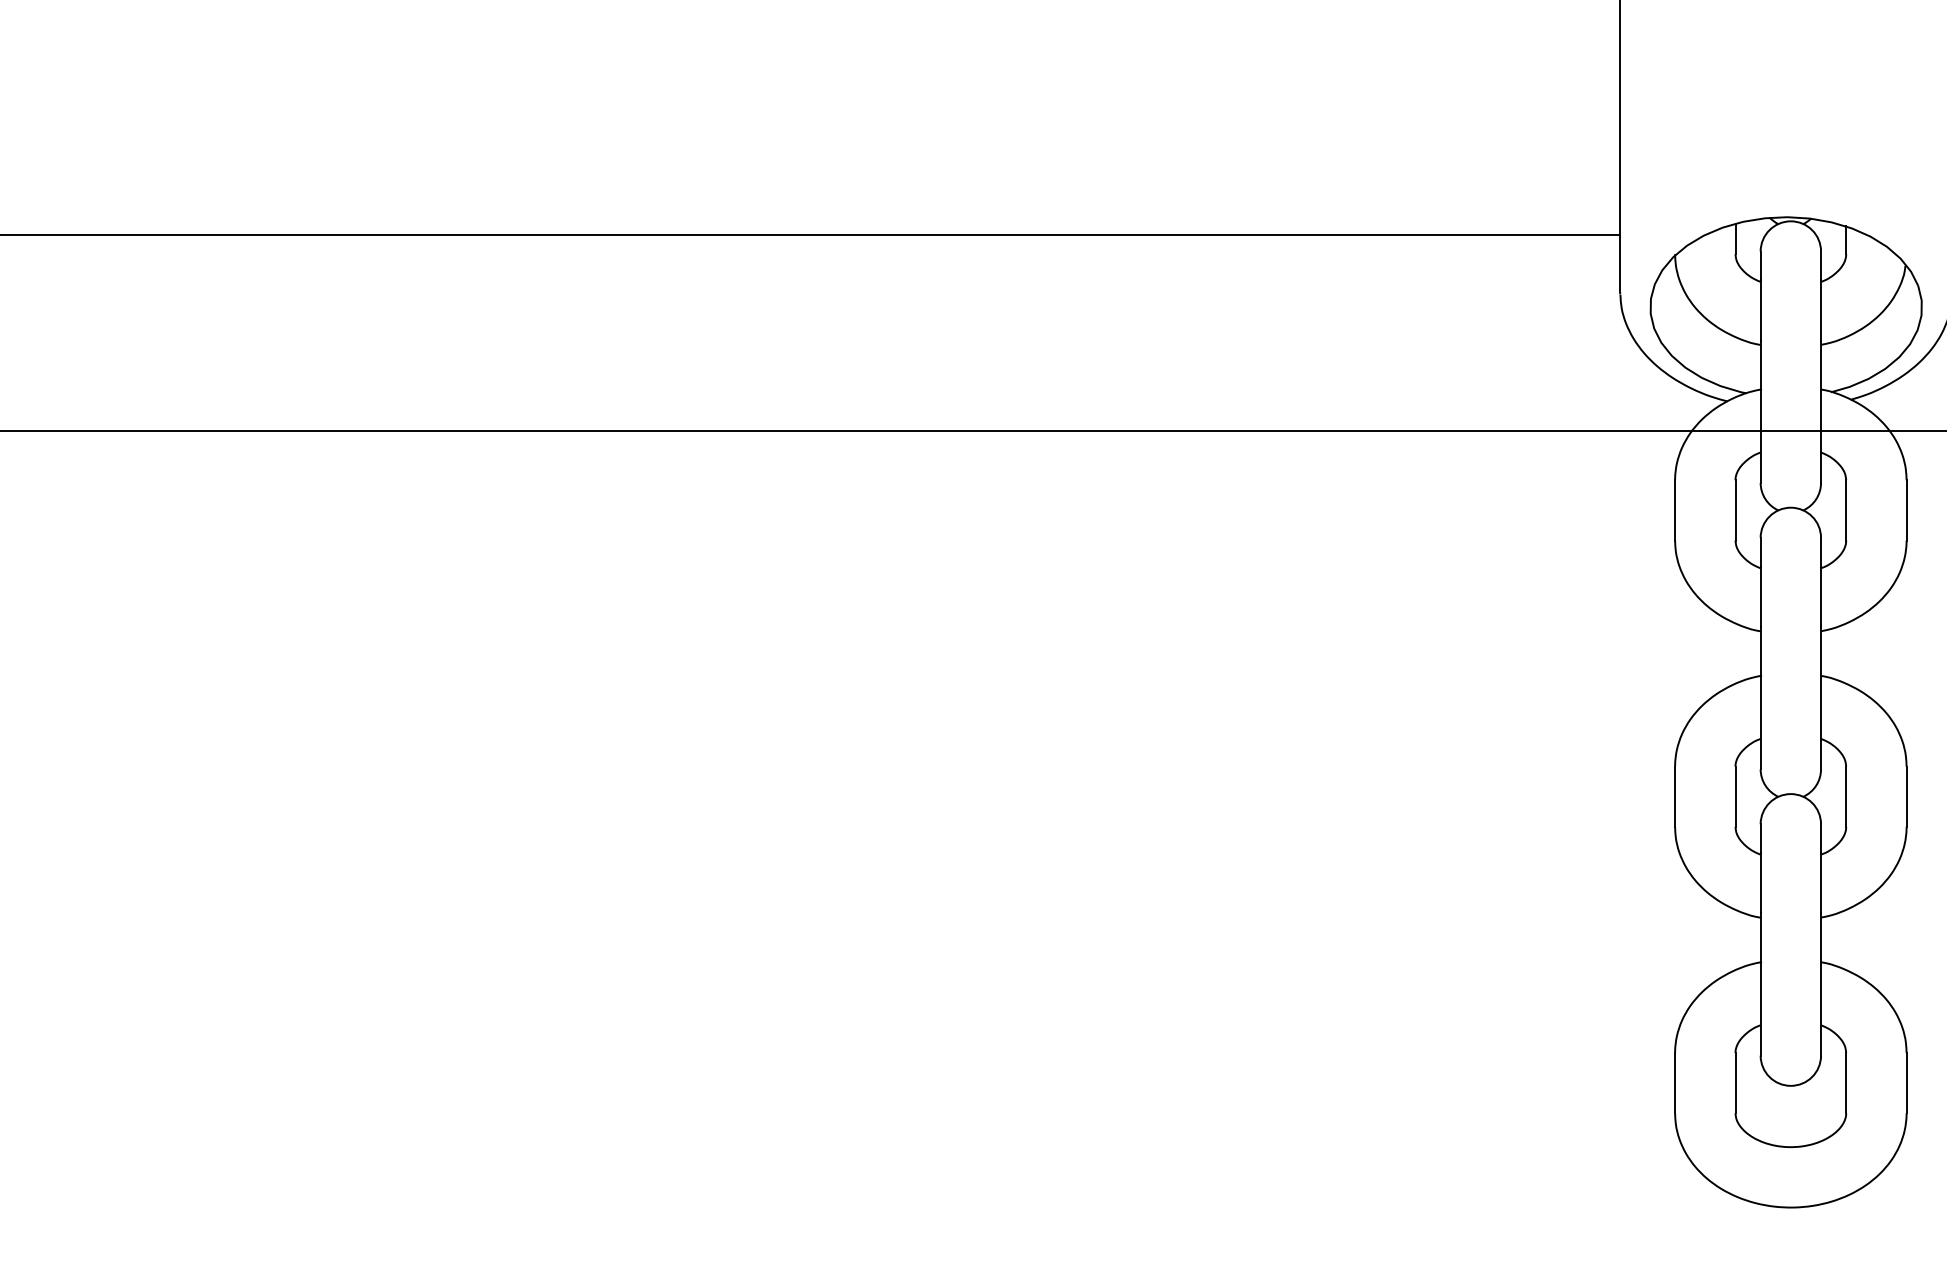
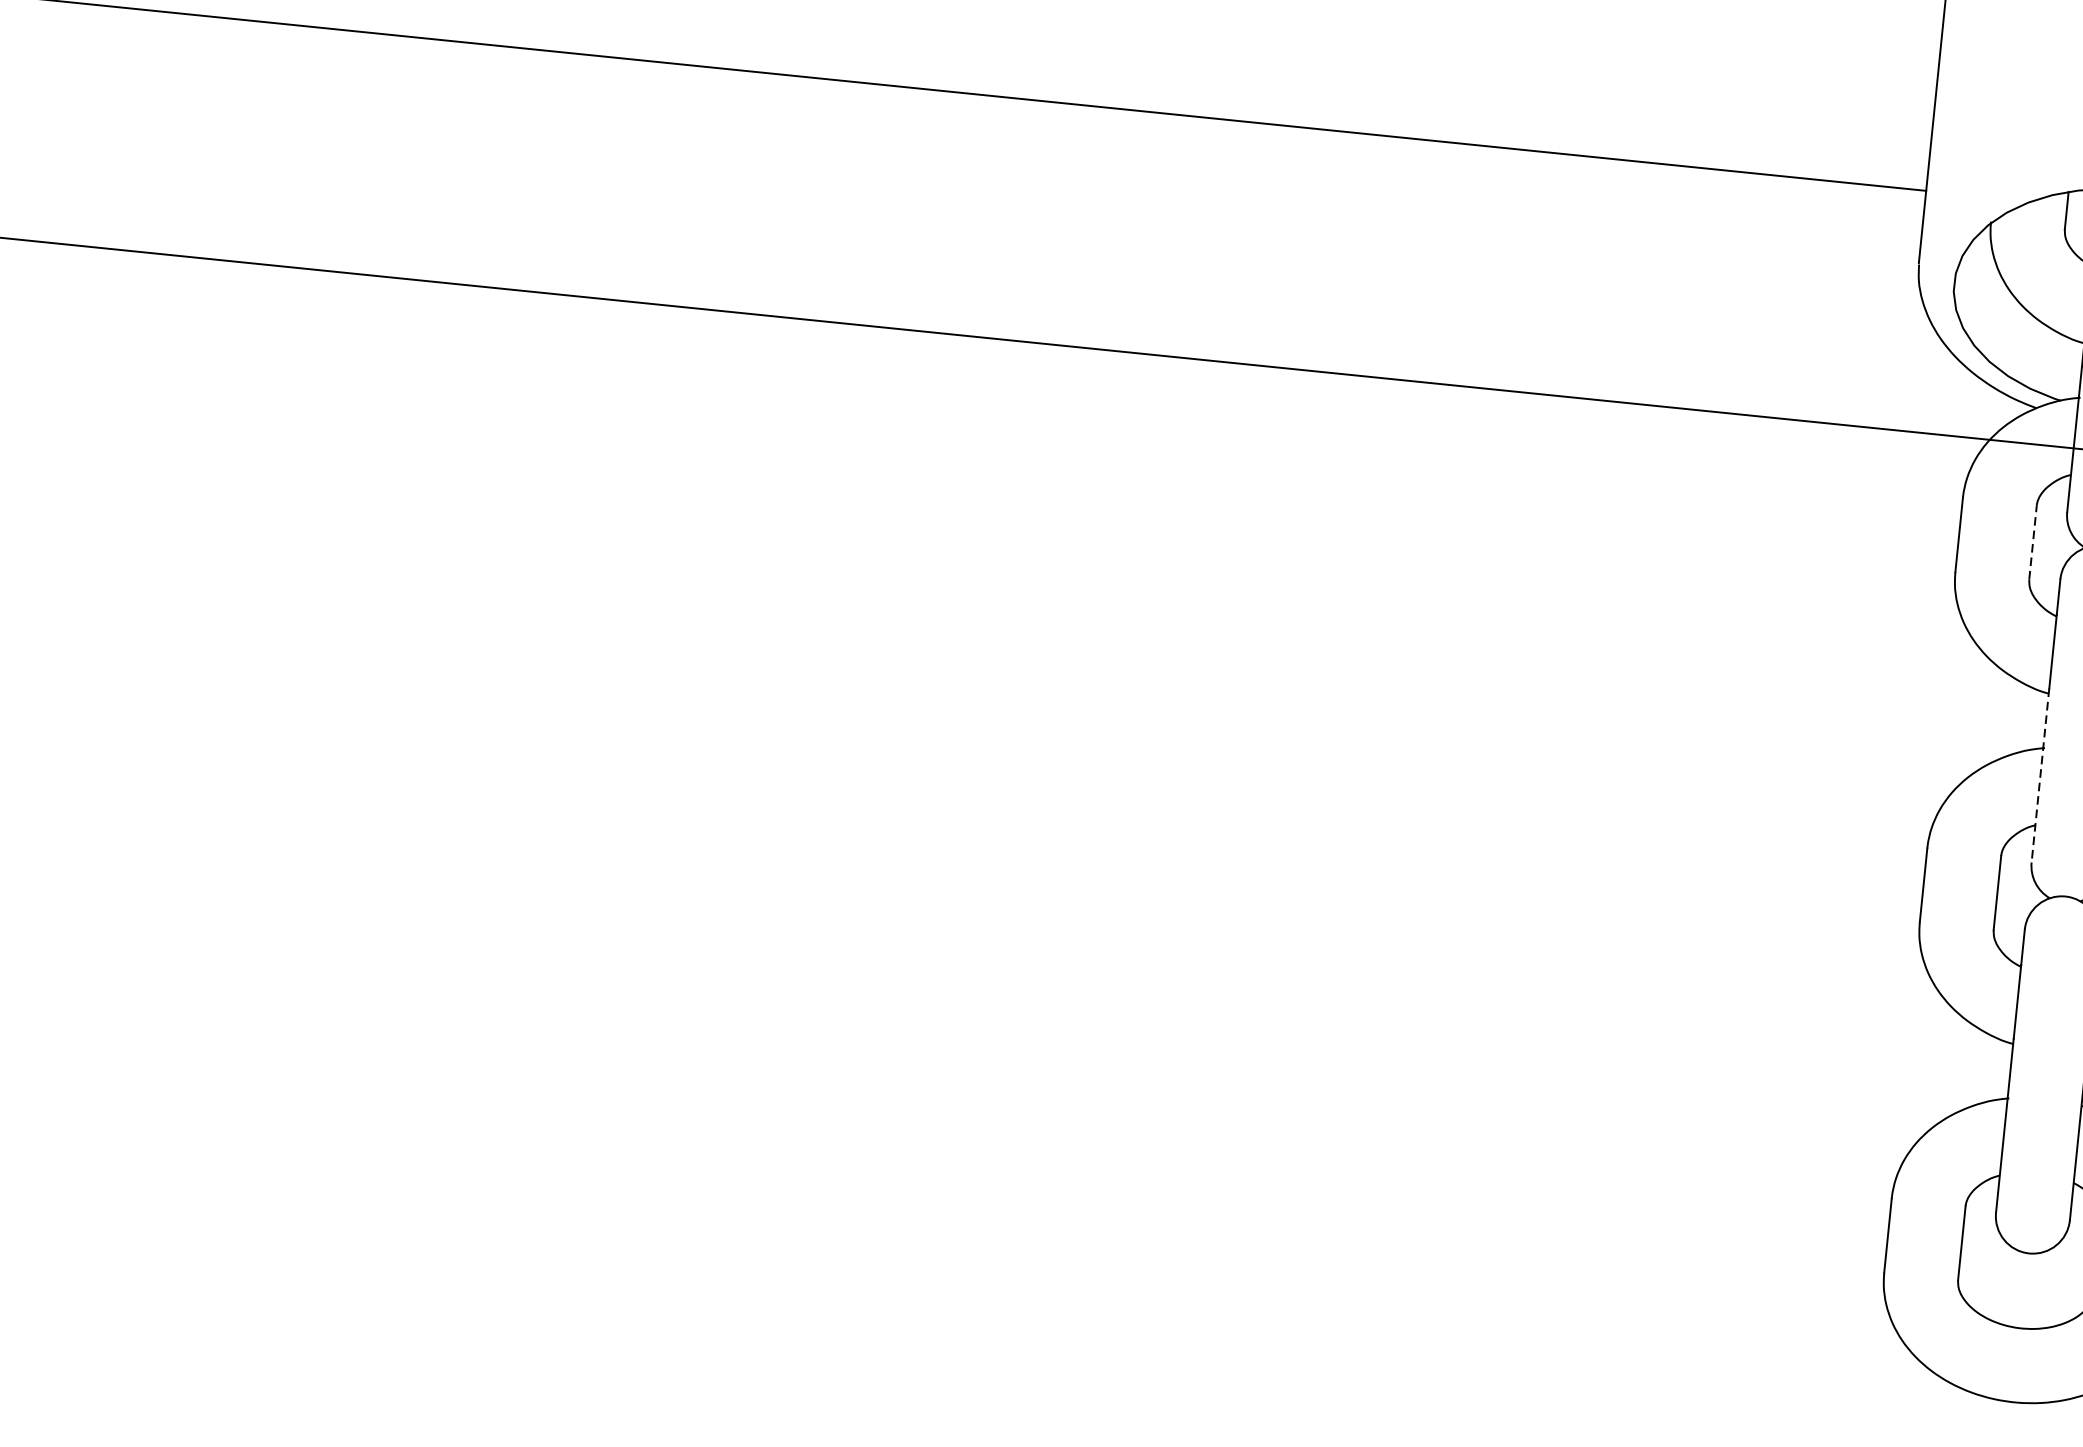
line: (1735, 509) -> (2033, 541), solid -> dashed
line: (1760, 698) -> (2040, 775), solid -> dashed

